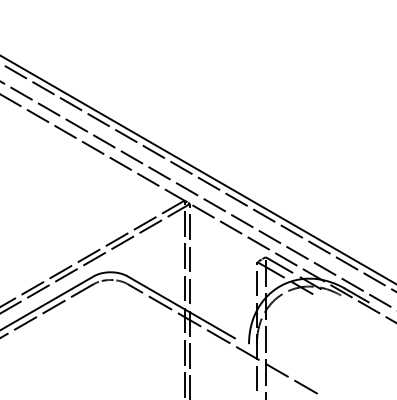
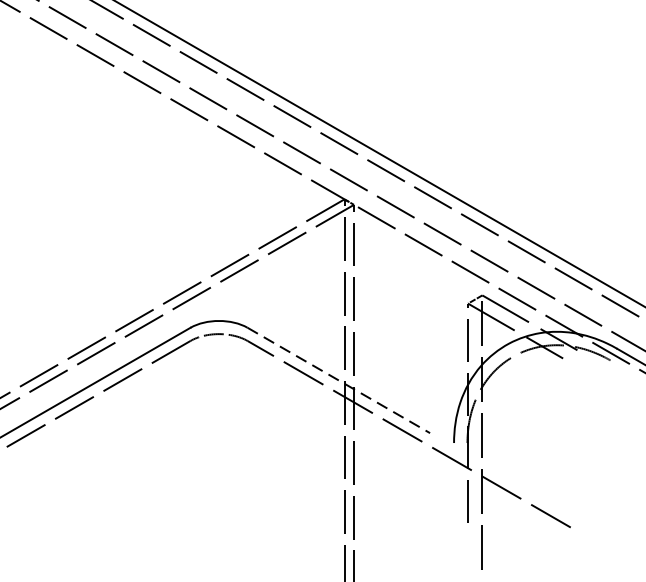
line: (181, 307) -> (339, 380), solid -> dashed

